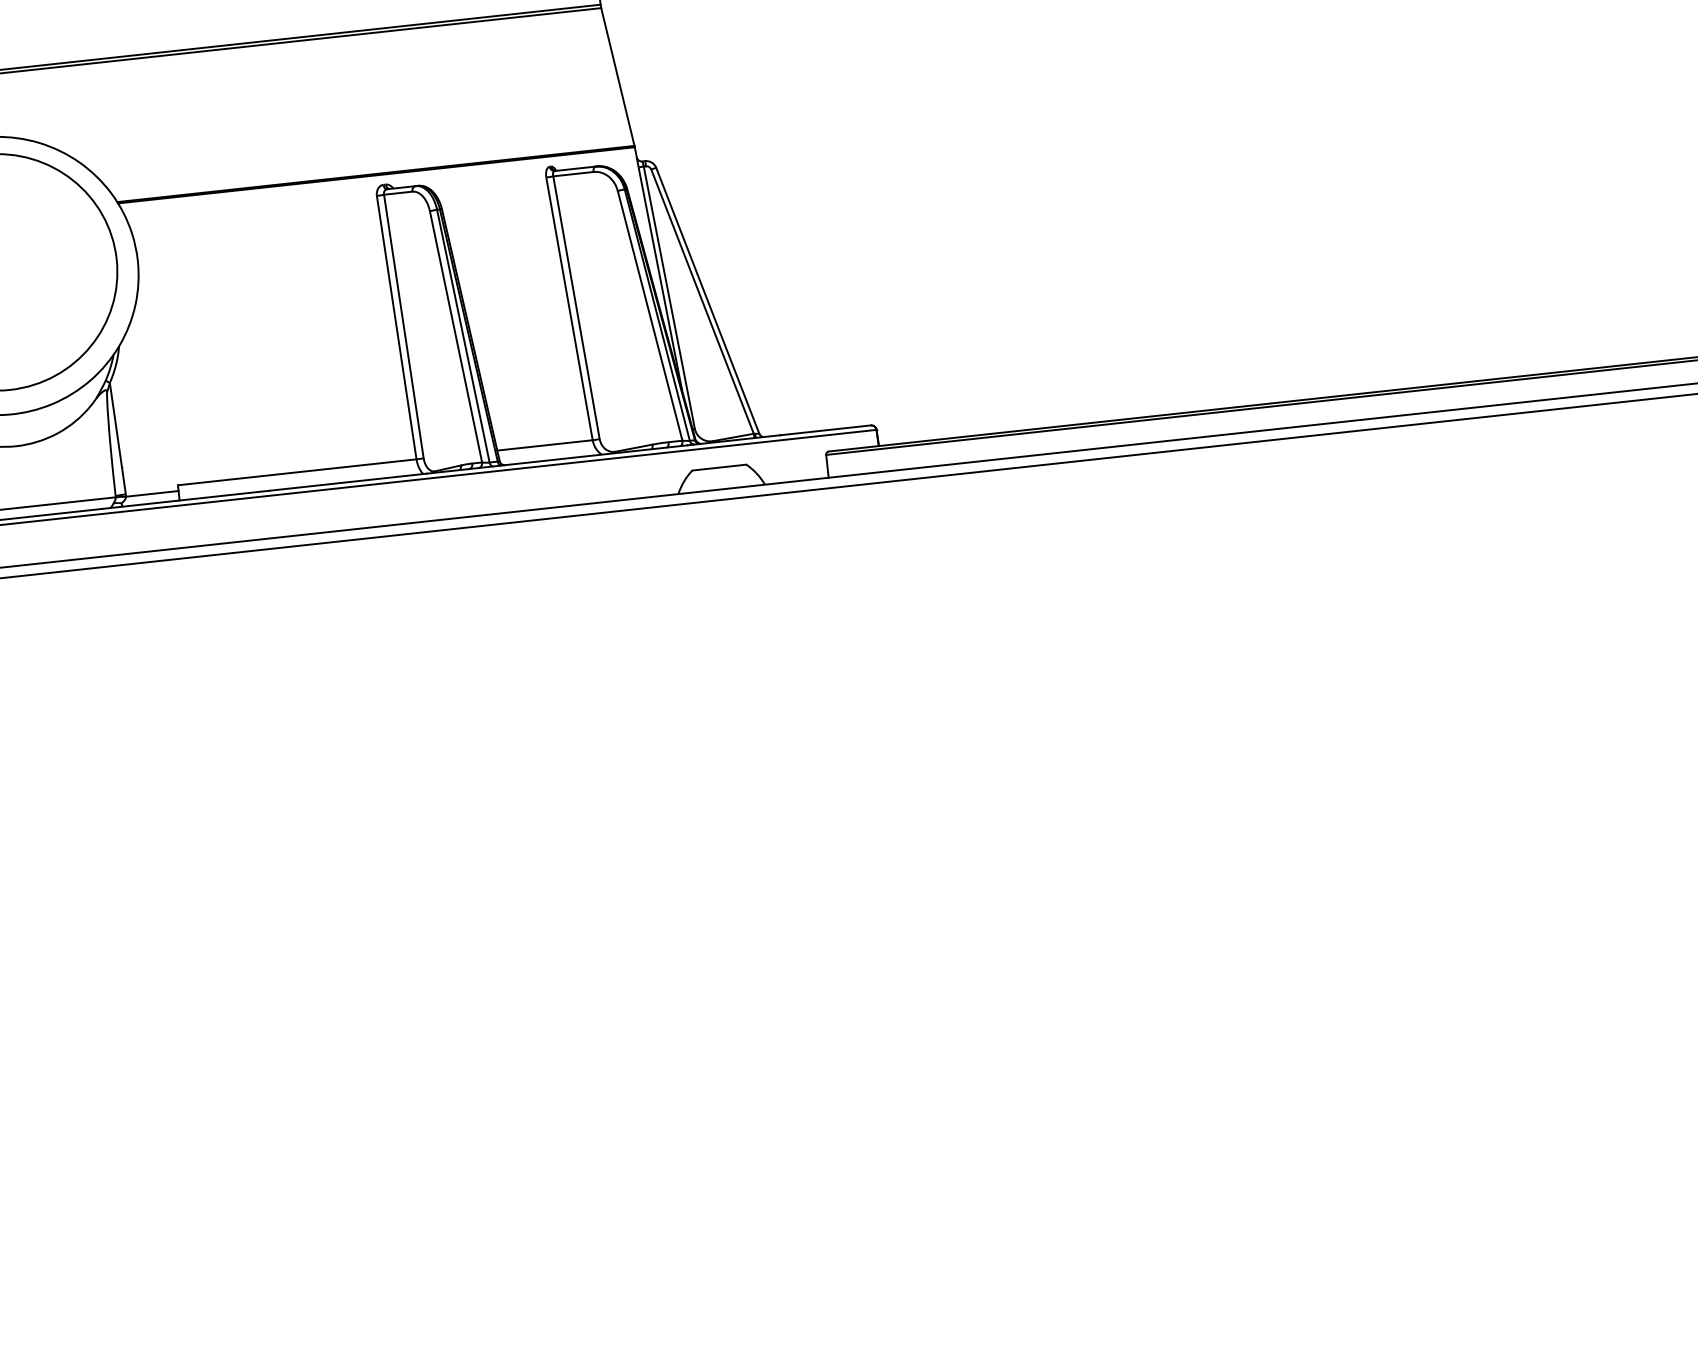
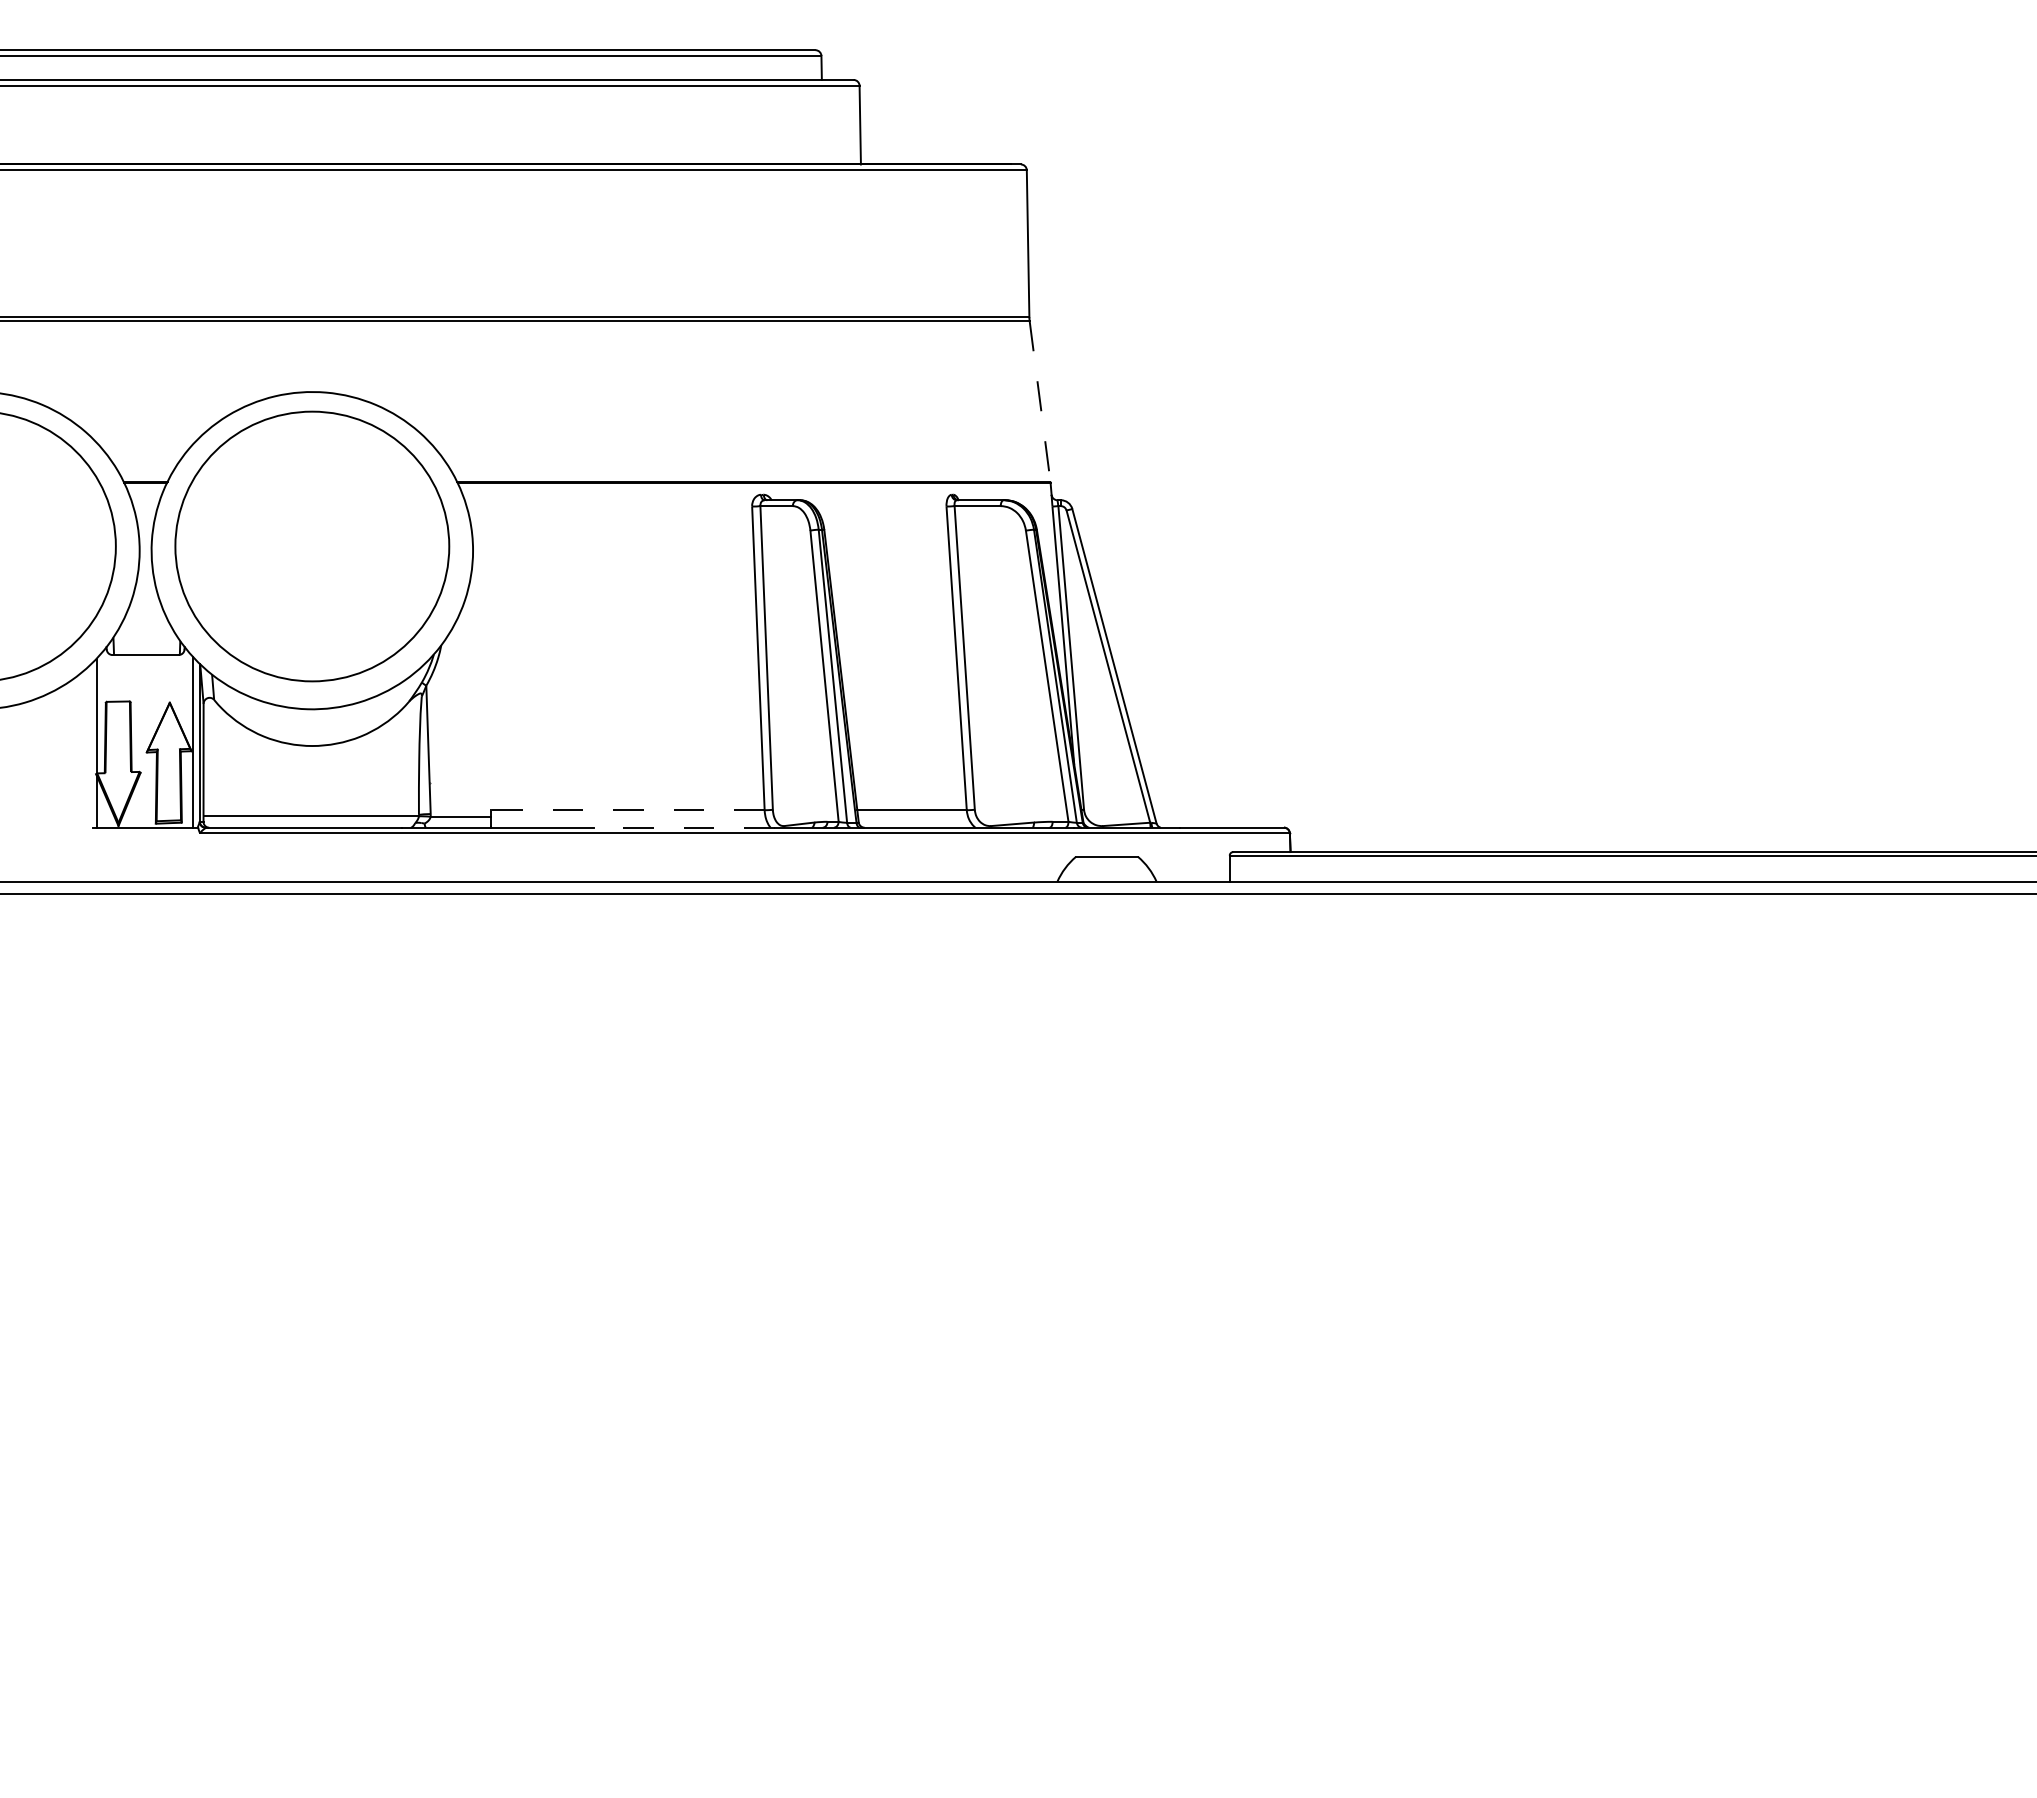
line: (618, 77) -> (1040, 401), solid -> dashed
line: (297, 472) -> (627, 810), solid -> dashed
line: (347, 482) -> (683, 827), solid -> dashed

